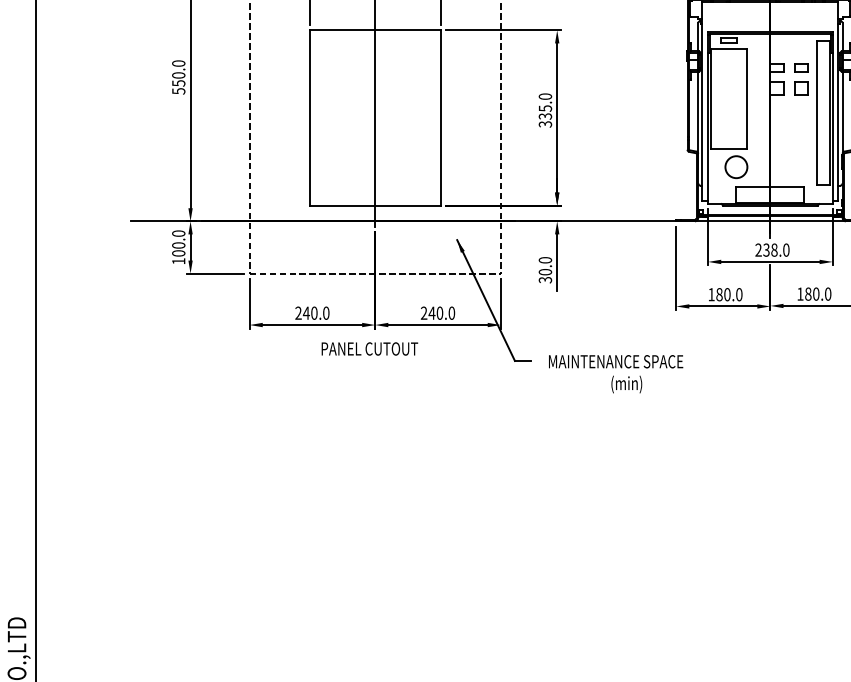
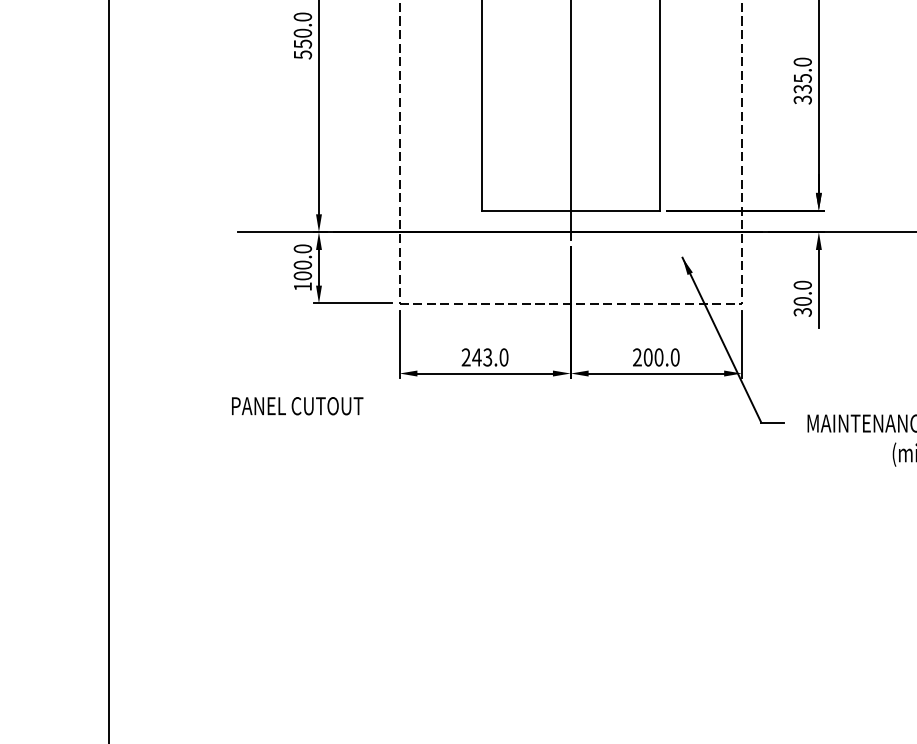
text: (314, 312) -> (487, 356), 240.0 -> 243.0
text: (431, 312) -> (647, 356), 240.0 -> 200.0
text: (369, 348) -> (297, 405), moved

